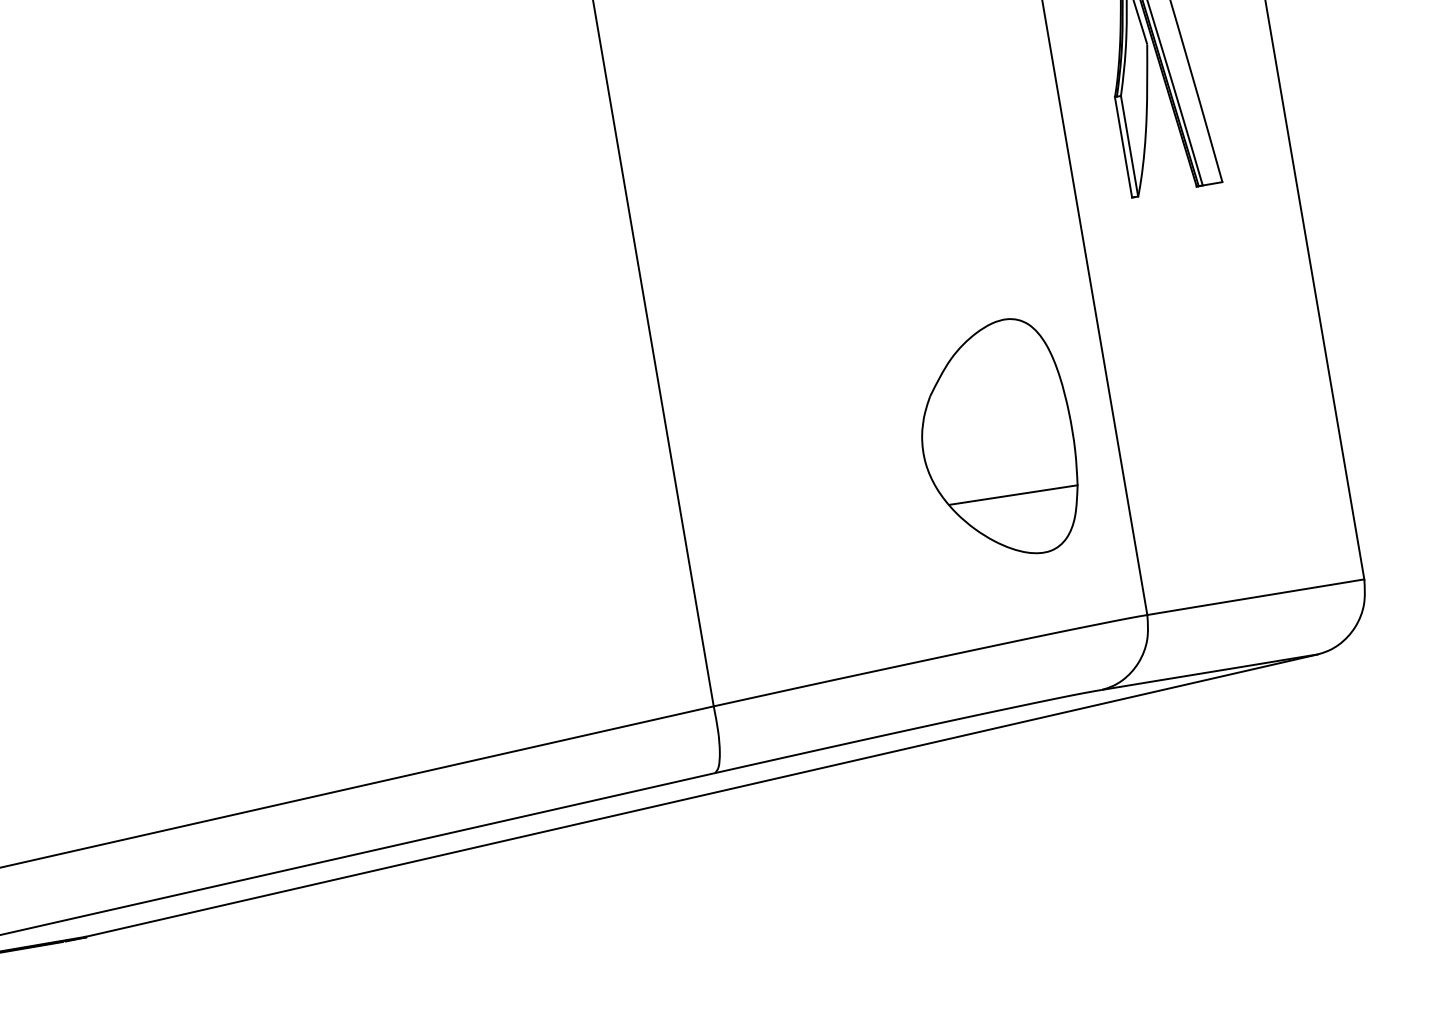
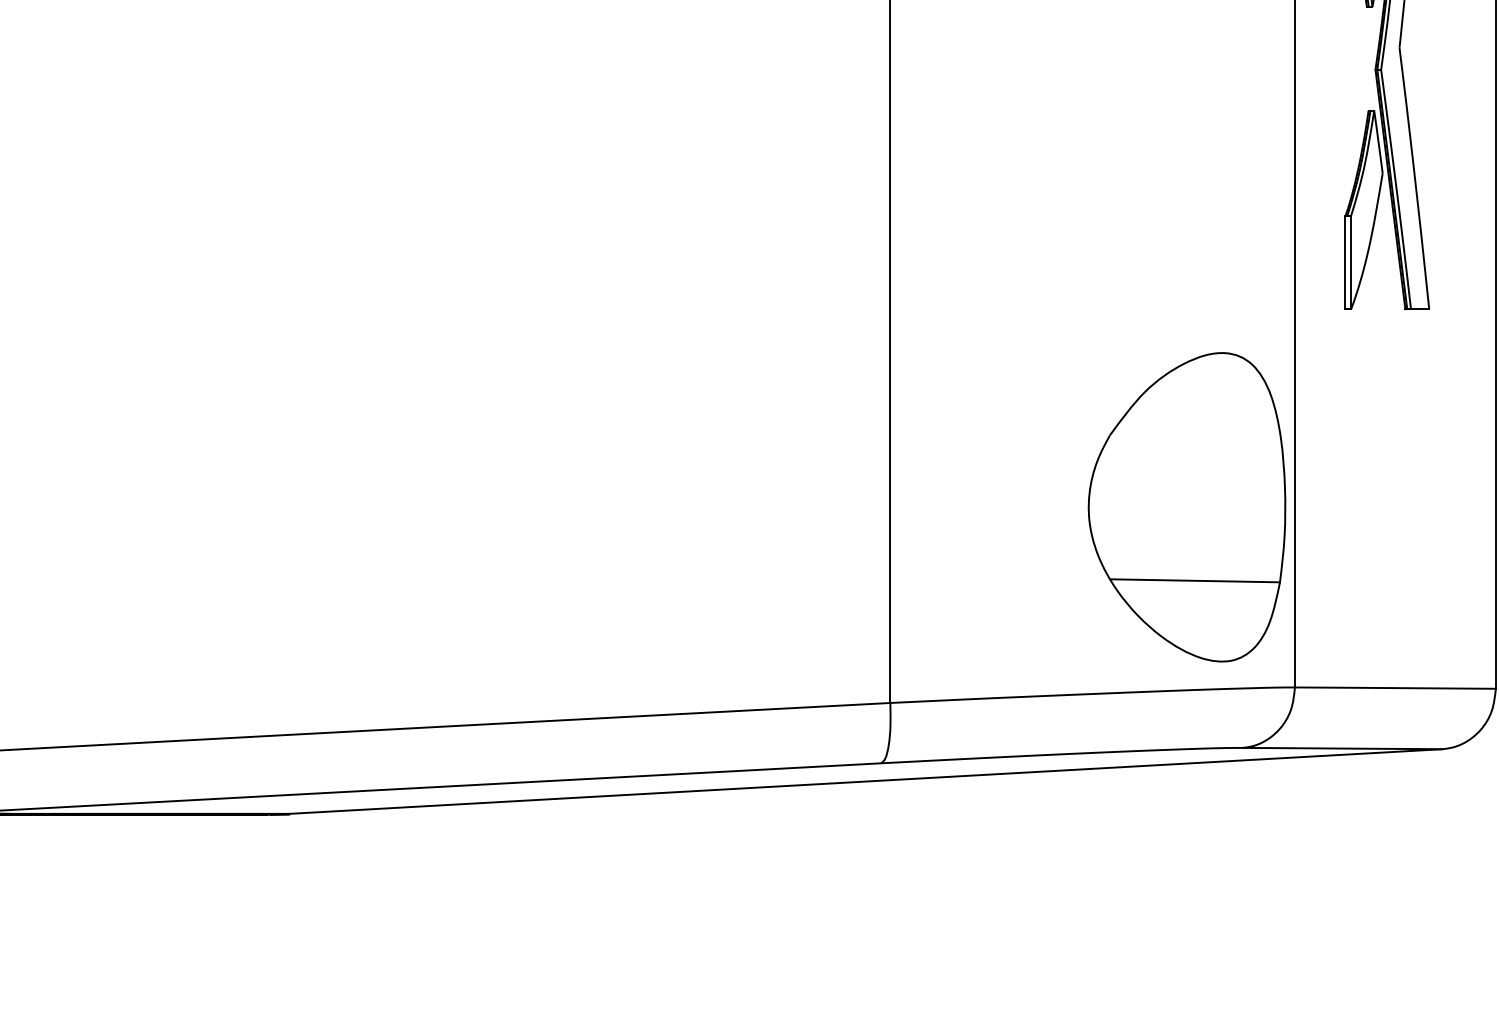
part: (997, 440) -> (1186, 507), size x1.43

